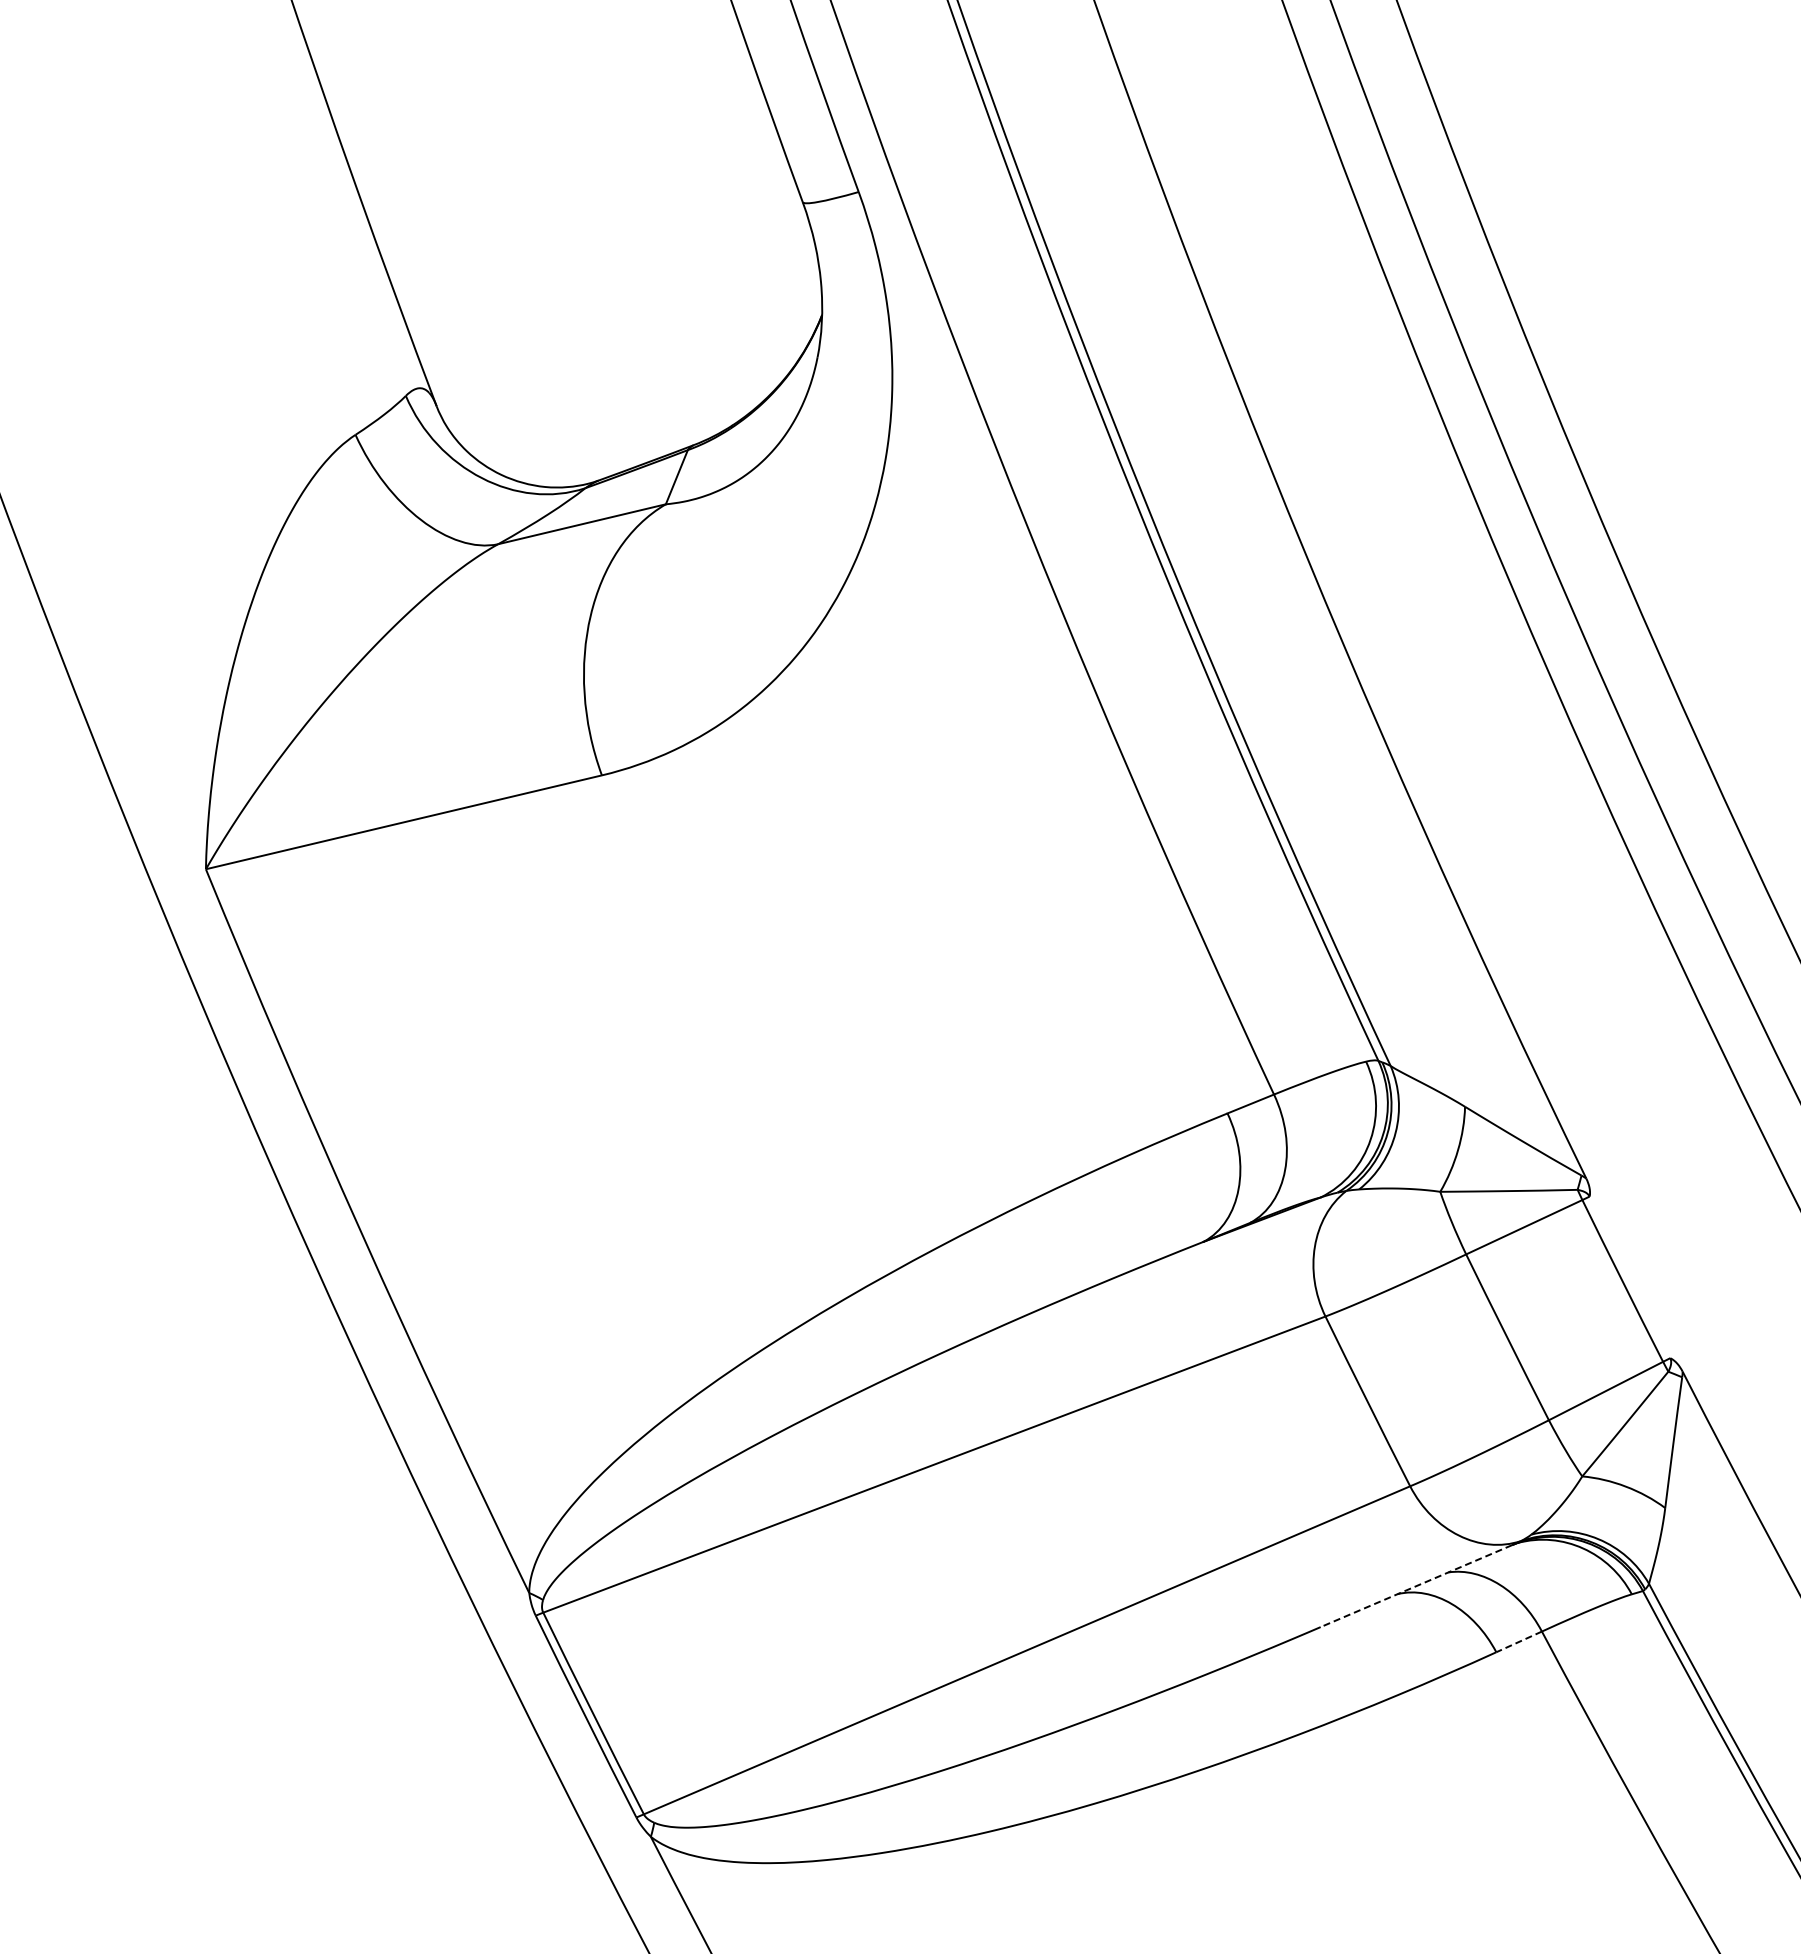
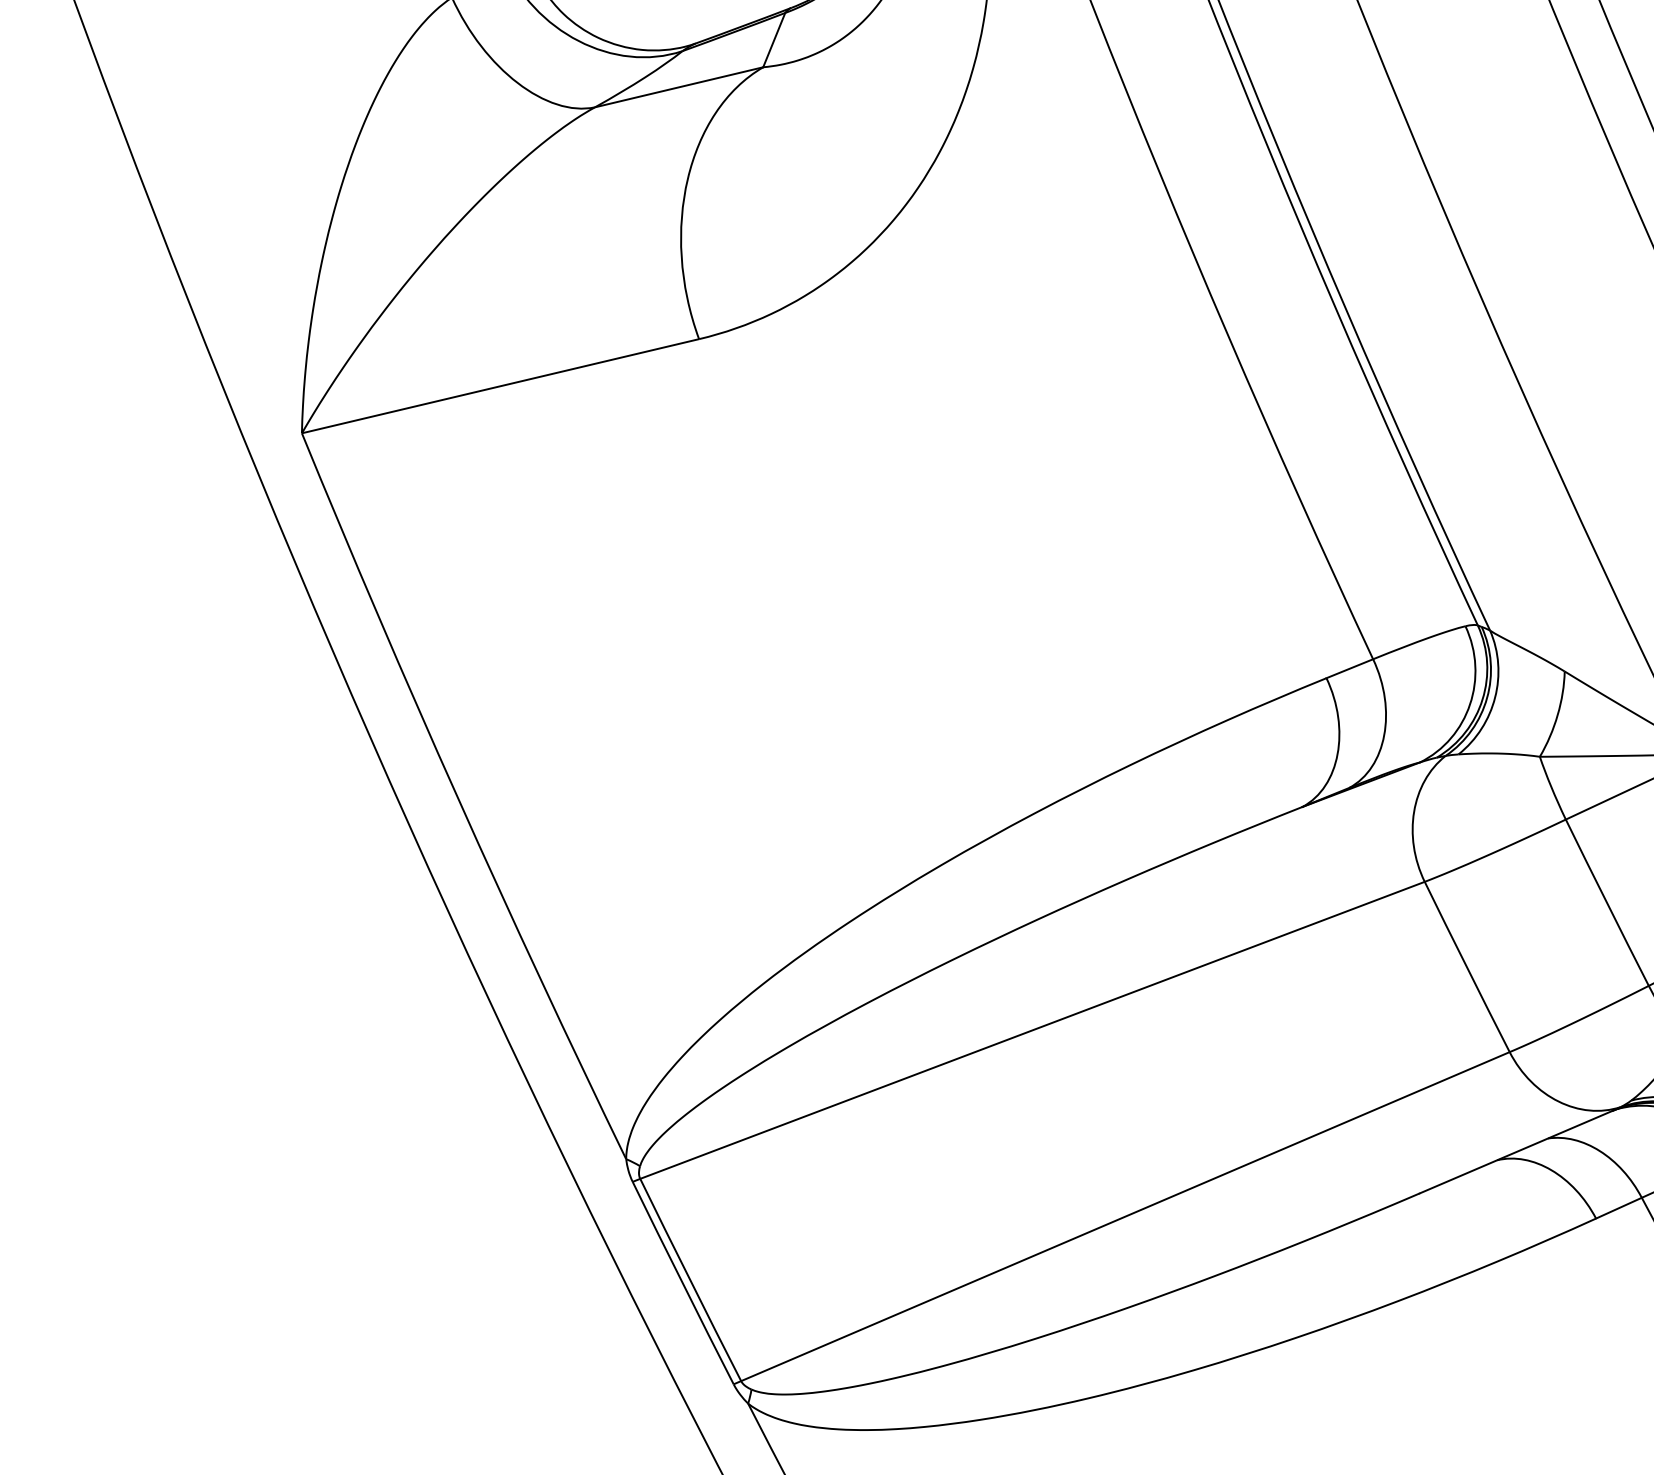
line: (1415, 1586) -> (1515, 1152), dashed -> solid
line: (1518, 1642) -> (1618, 1208), dashed -> solid

